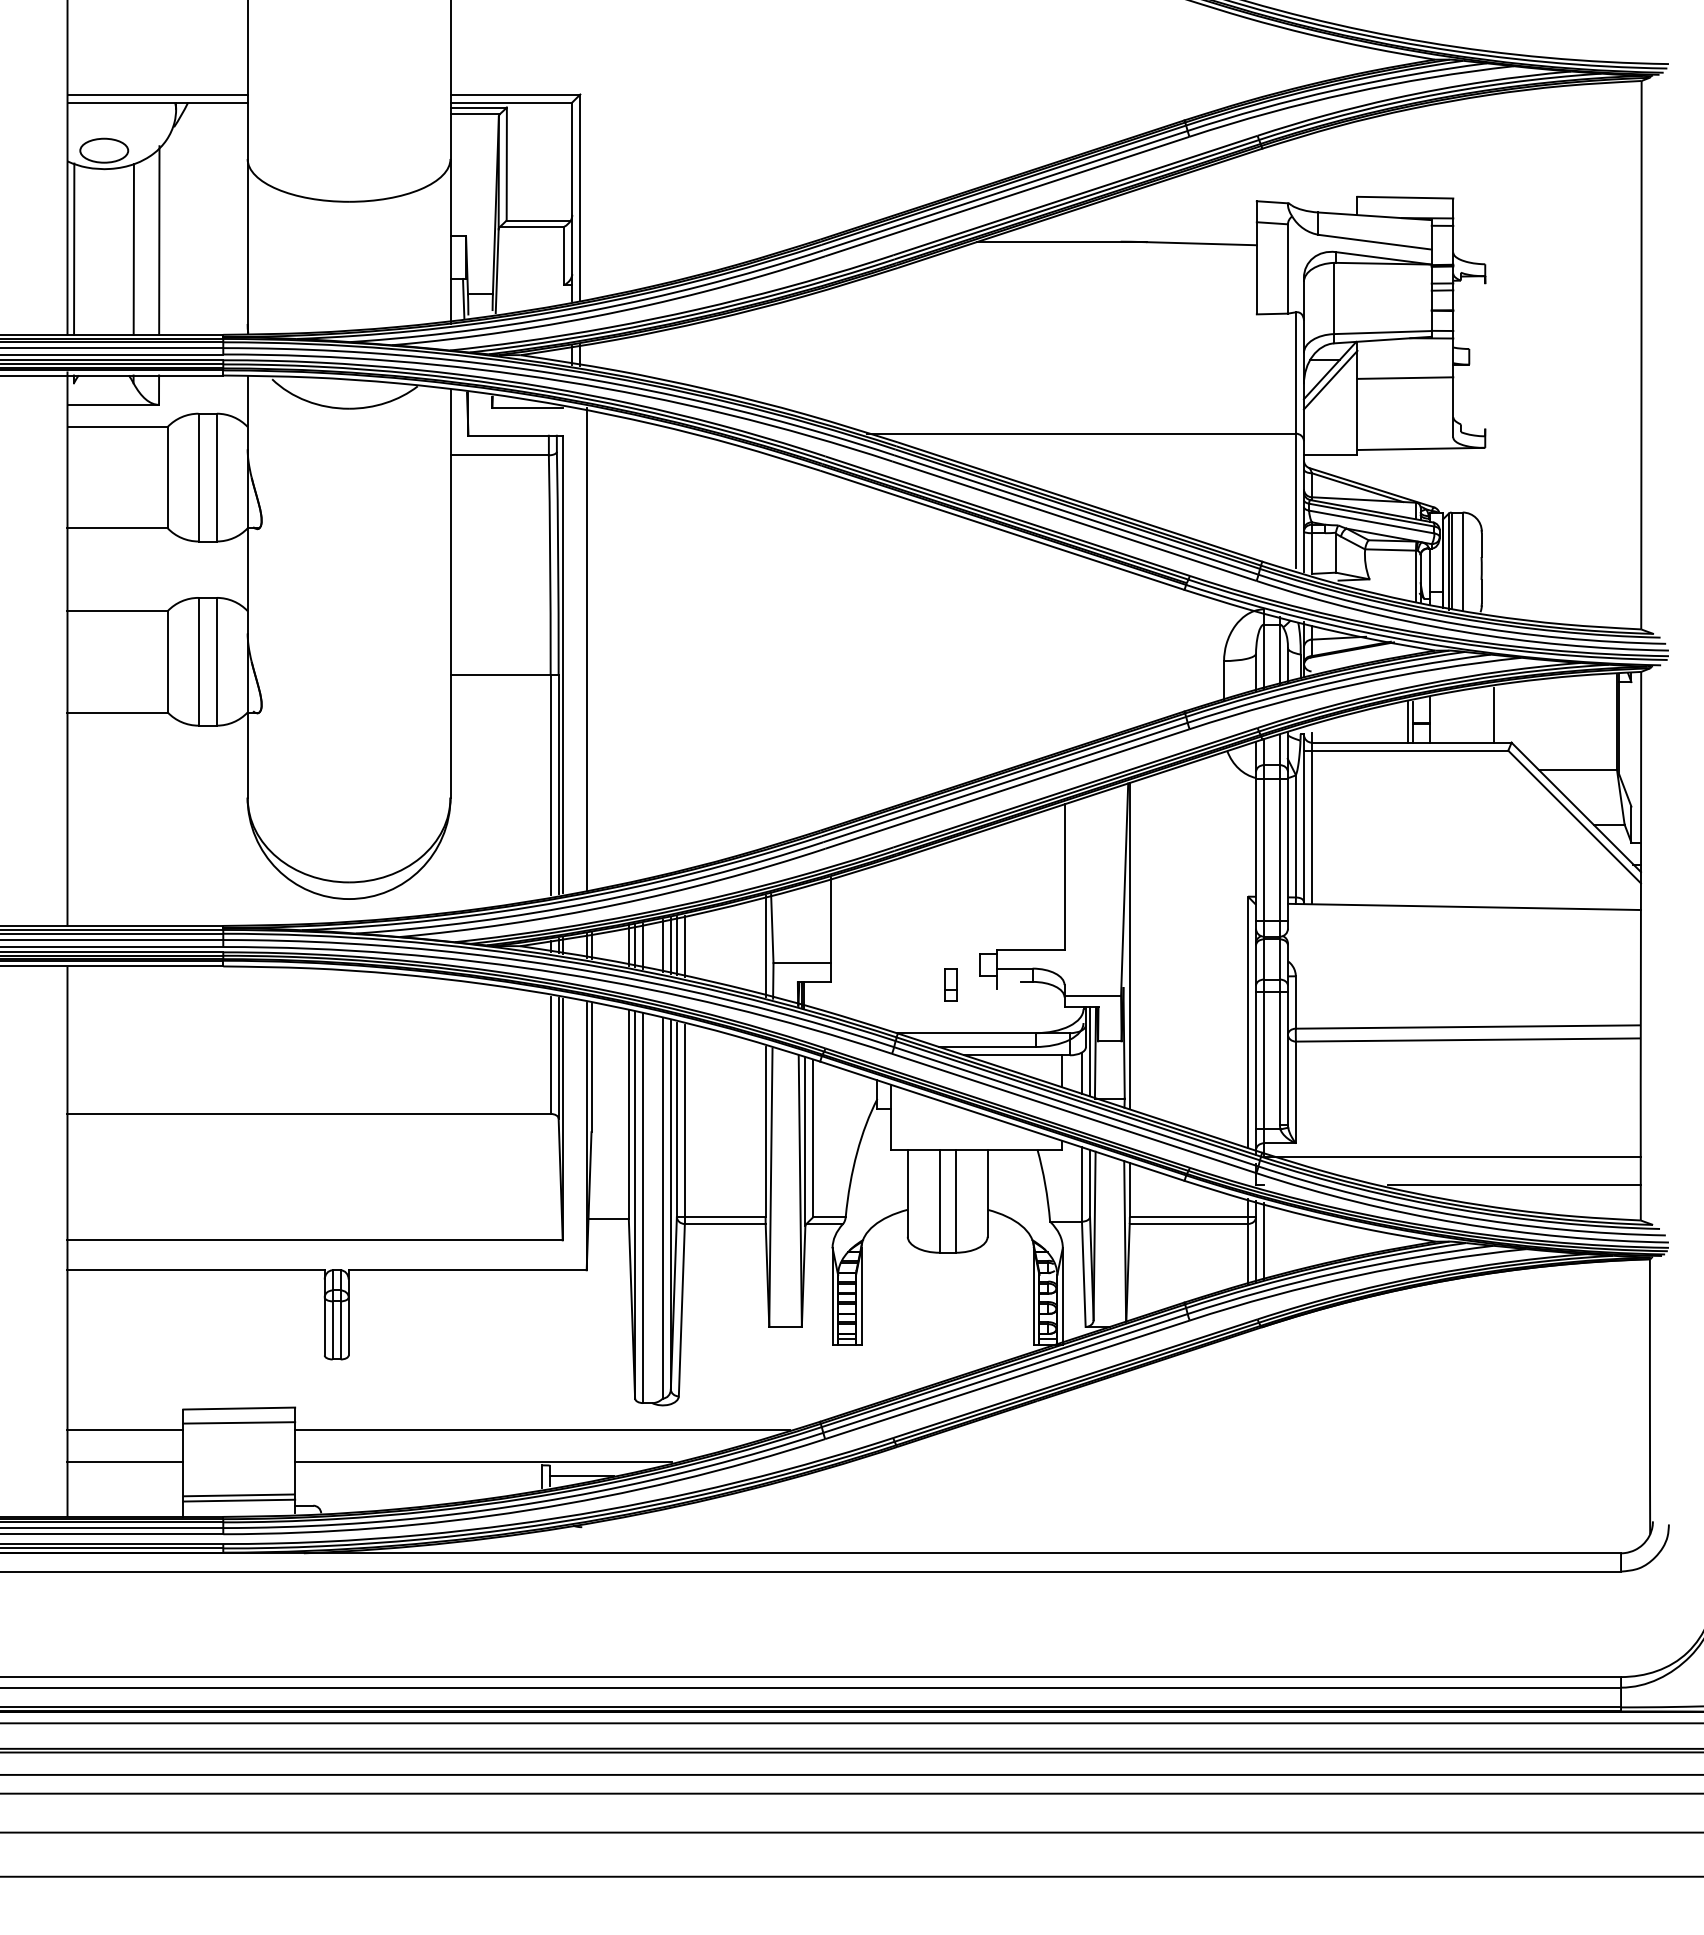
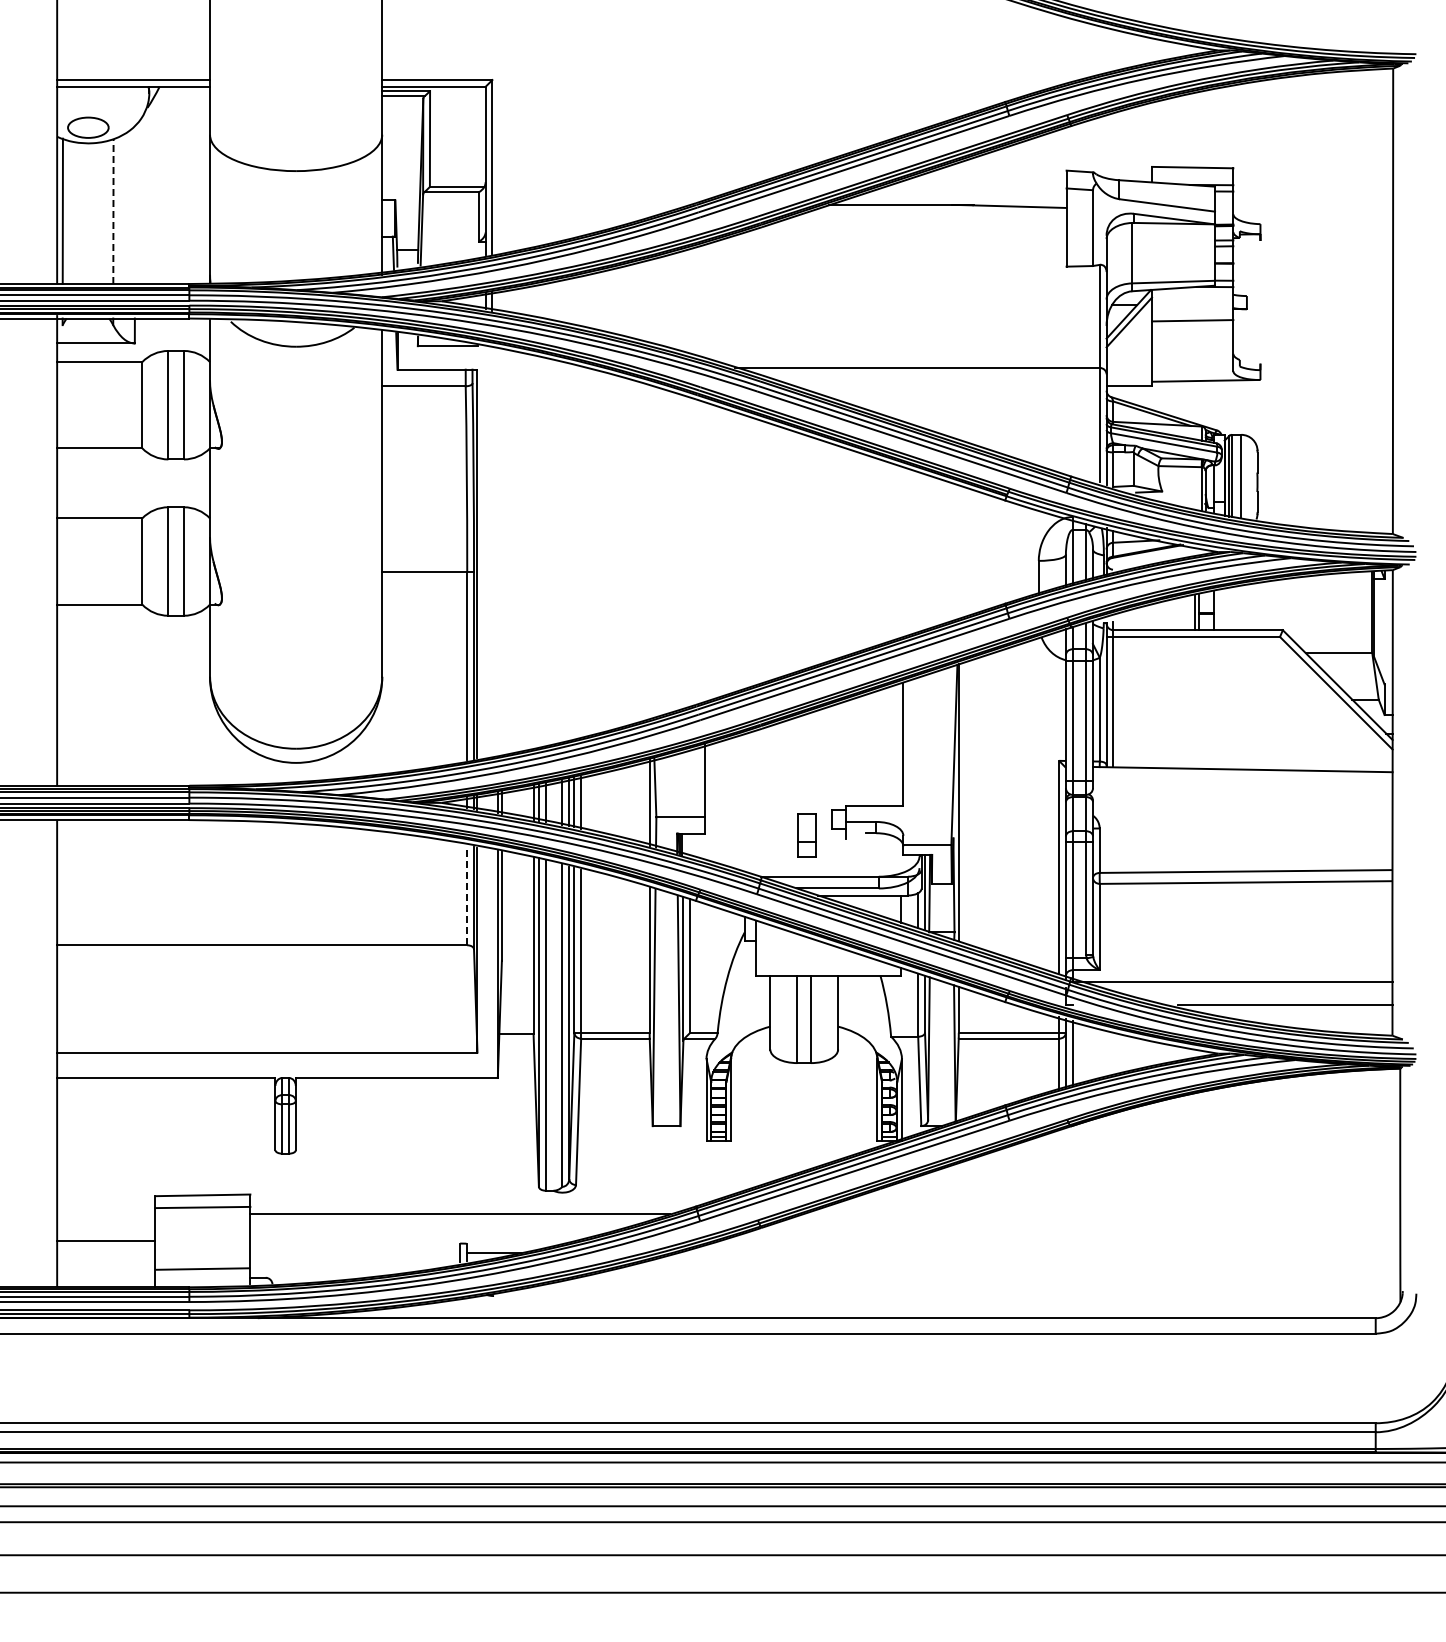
line: (158, 239) -> (134, 203), removed
line: (133, 249) -> (113, 211), solid -> dashed
line: (586, 648) -> (497, 550), removed
line: (1493, 714) -> (1267, 606), removed
part: (950, 985) -> (806, 836), size x1.6
line: (550, 1055) -> (467, 895), solid -> dashed
line: (125, 1429) -> (106, 1213), removed
line: (482, 1461) -> (409, 1240), removed
line: (238, 1500) -> (202, 1273), removed

